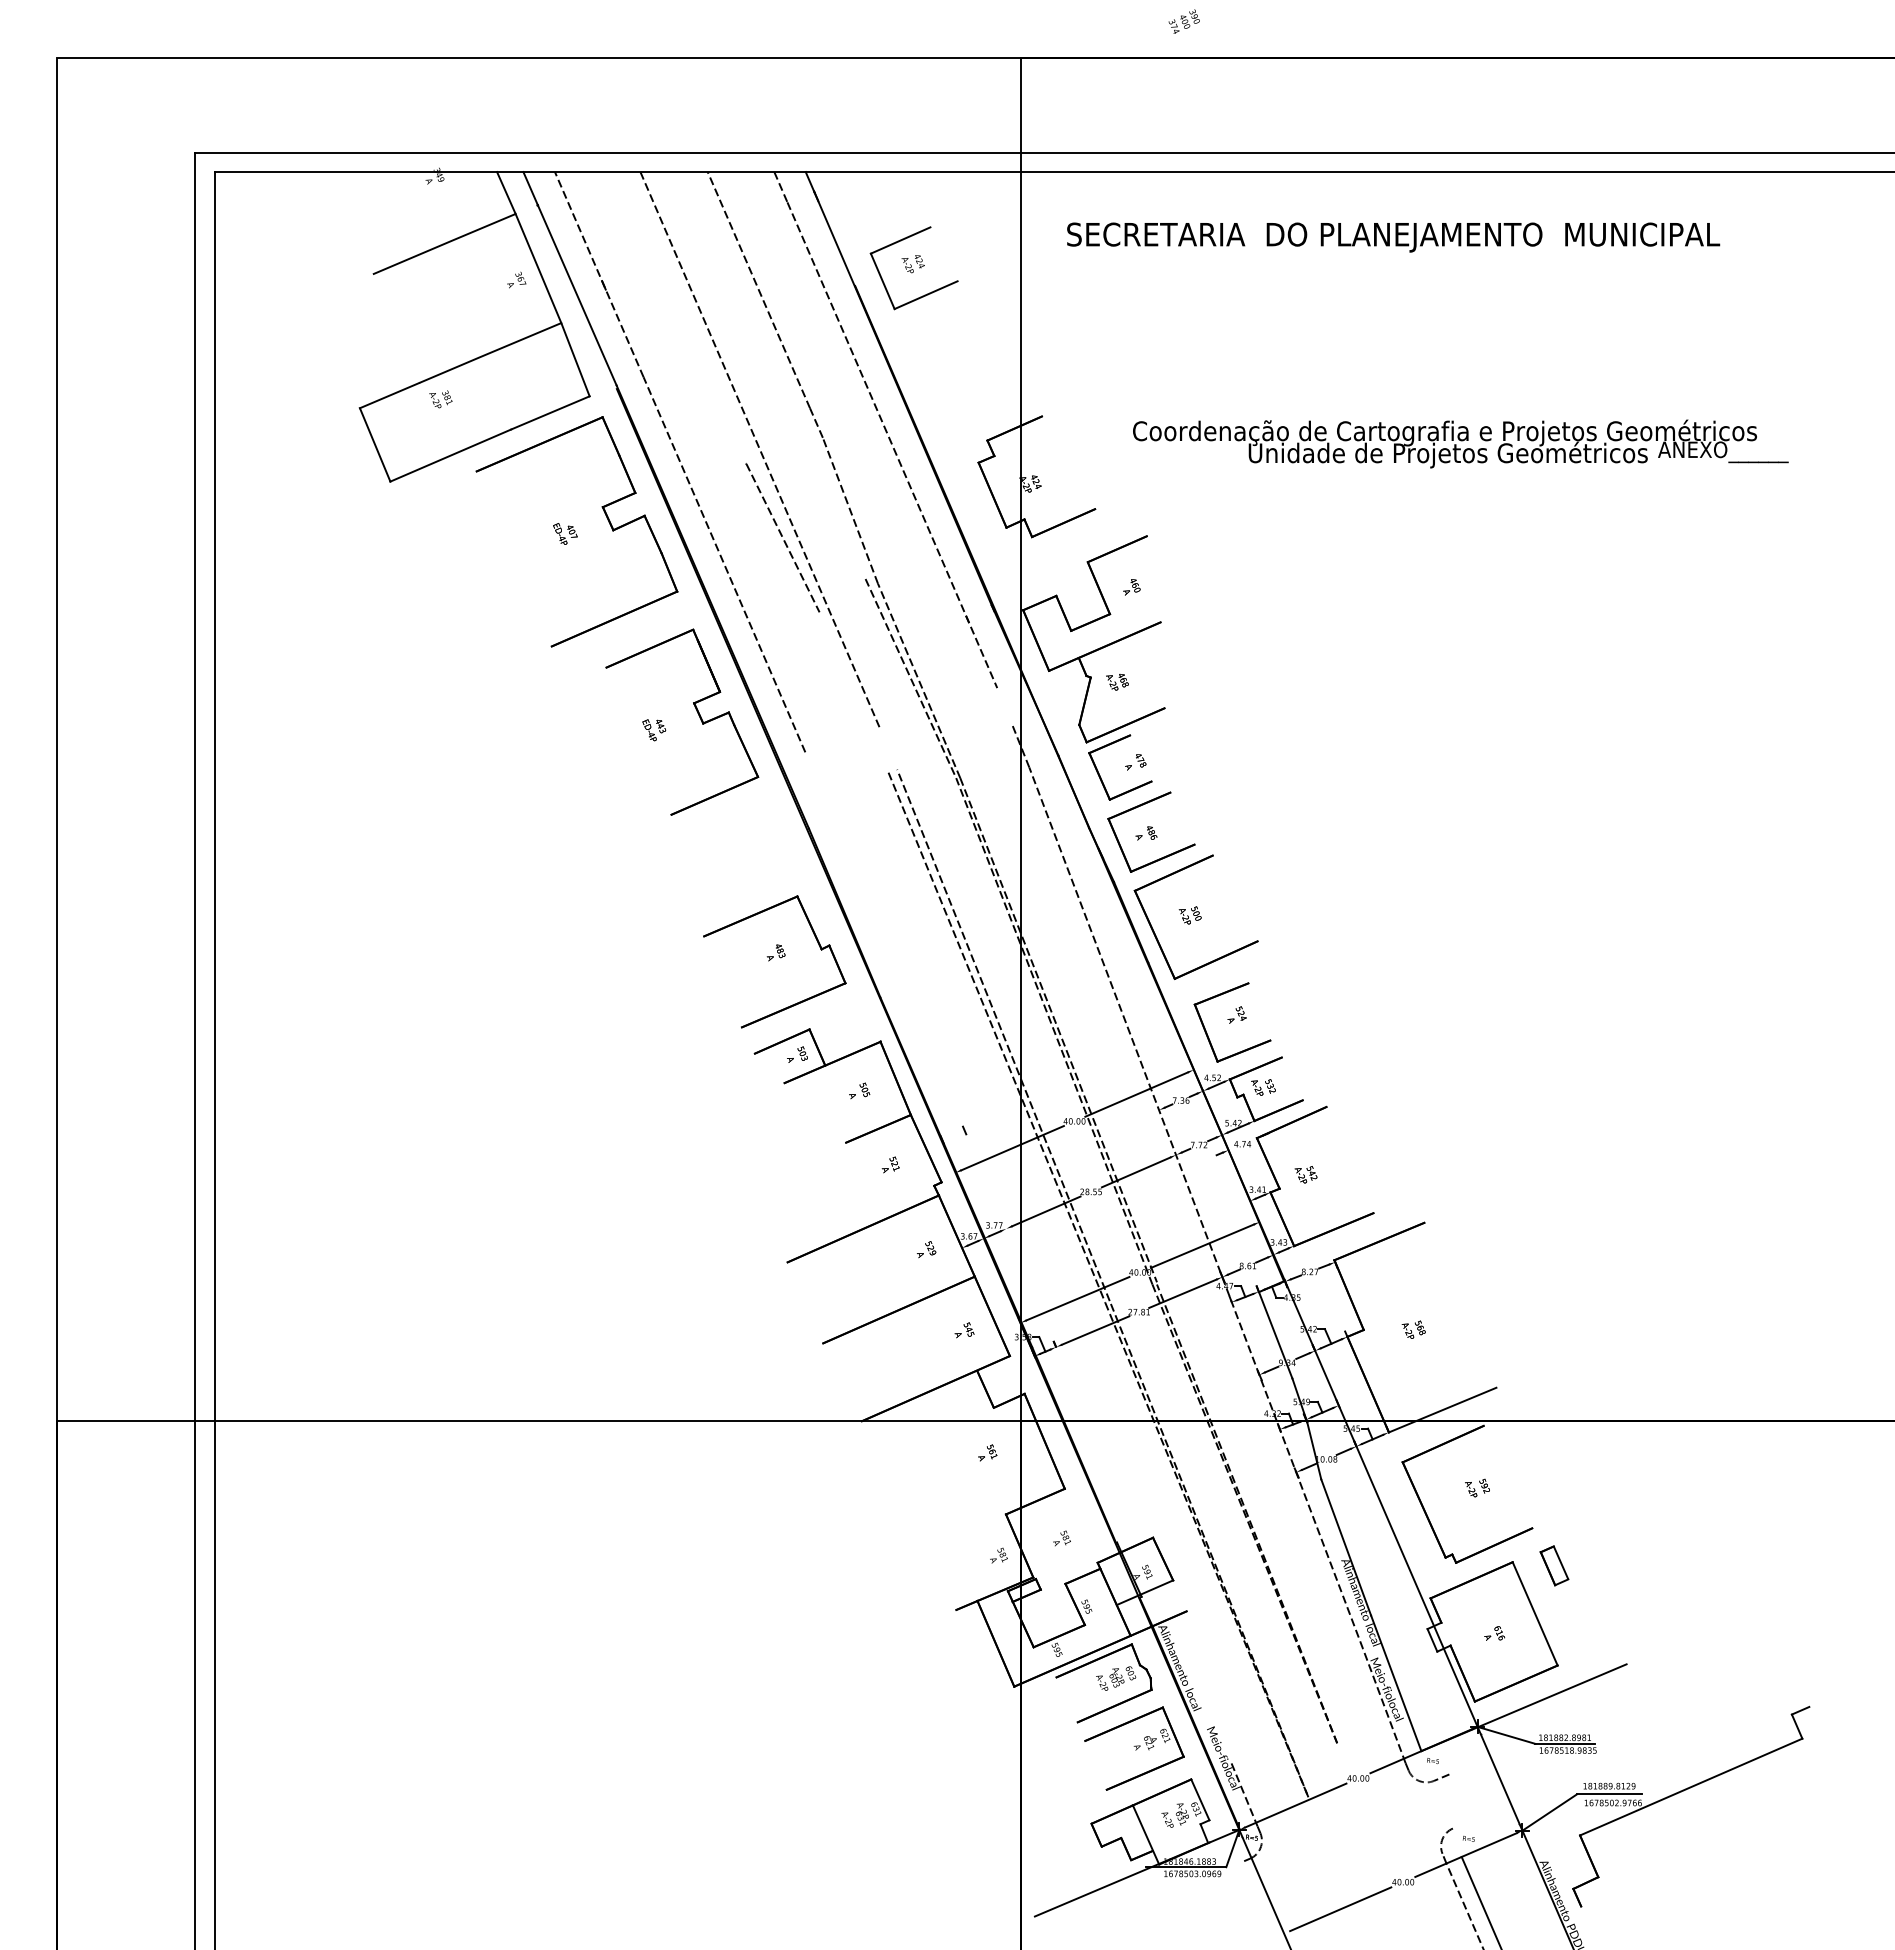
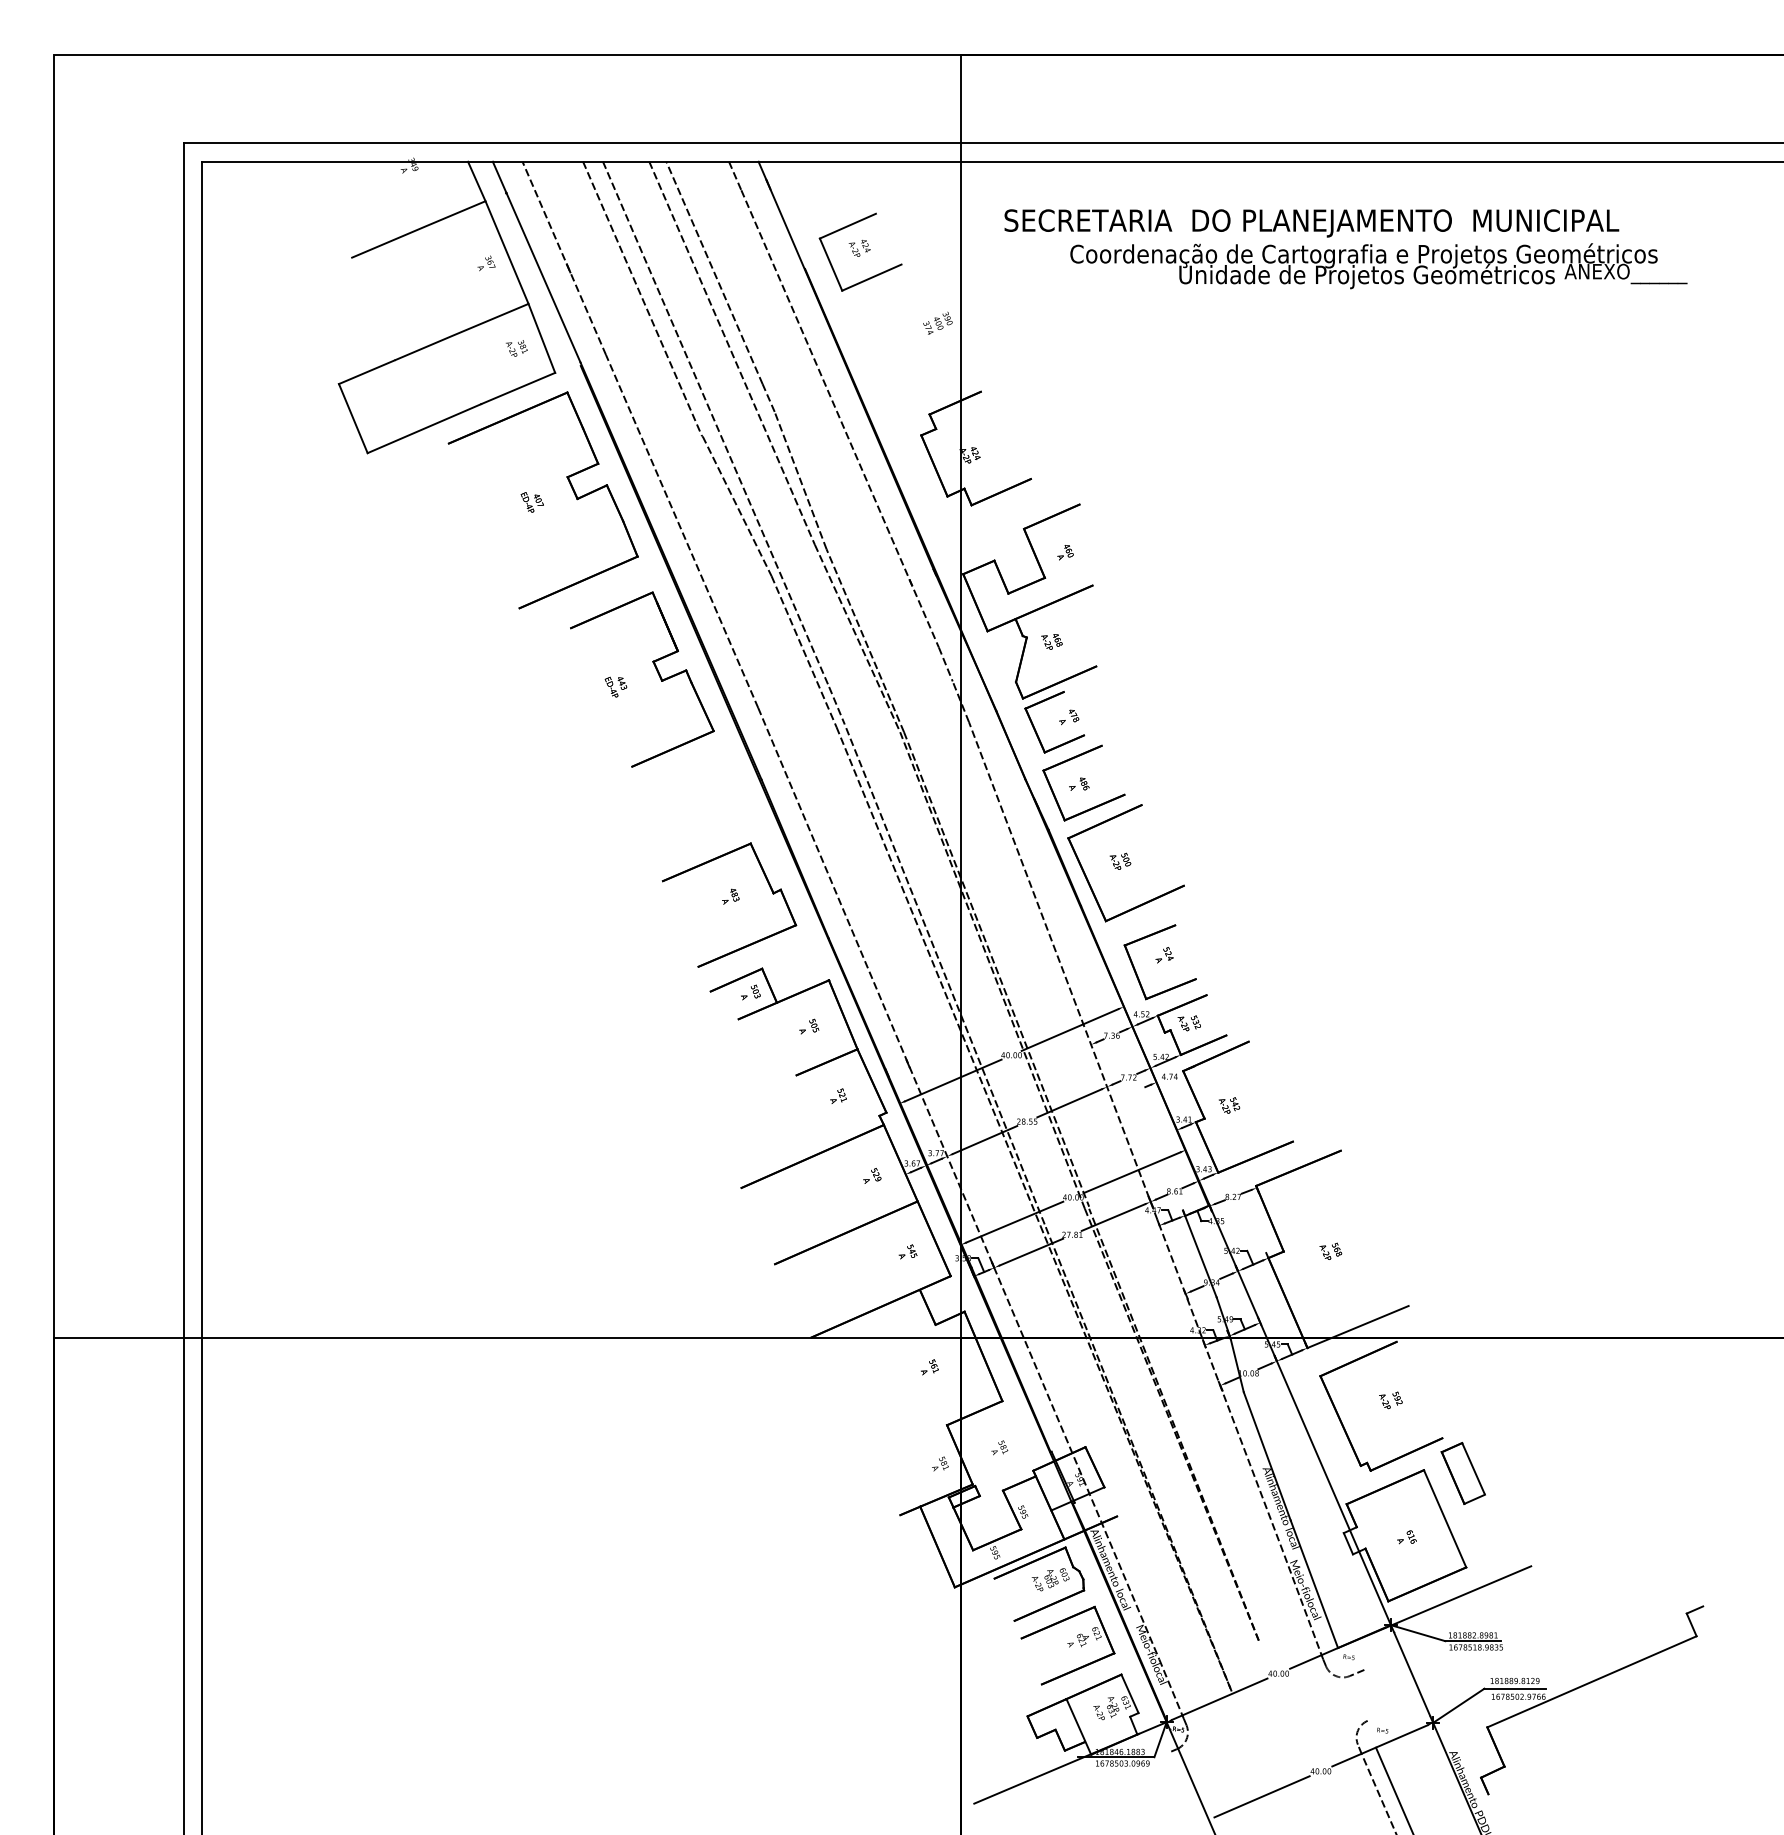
text: (1183, 21) -> (937, 323), moved
line: (682, 317) -> (642, 298), added
line: (777, 375) -> (731, 353), added
text: (440, 399) -> (516, 348), moved
text: (1460, 443) -> (1378, 265), moved
line: (853, 692) -> (803, 651), added
line: (1004, 706) -> (945, 664), added
line: (888, 749) -> (836, 705), added
line: (1018, 1257) -> (958, 1183), added
part: (1554, 1565) -> (1463, 1473), size x1.67

